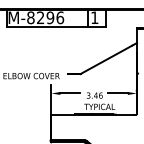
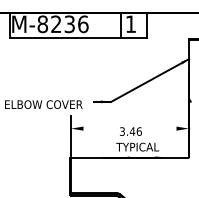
text: (50, 17) -> (69, 23), M-8296 -> M-8236
line: (69, 93) -> (96, 128), removed
line: (117, 93) -> (162, 128), removed

